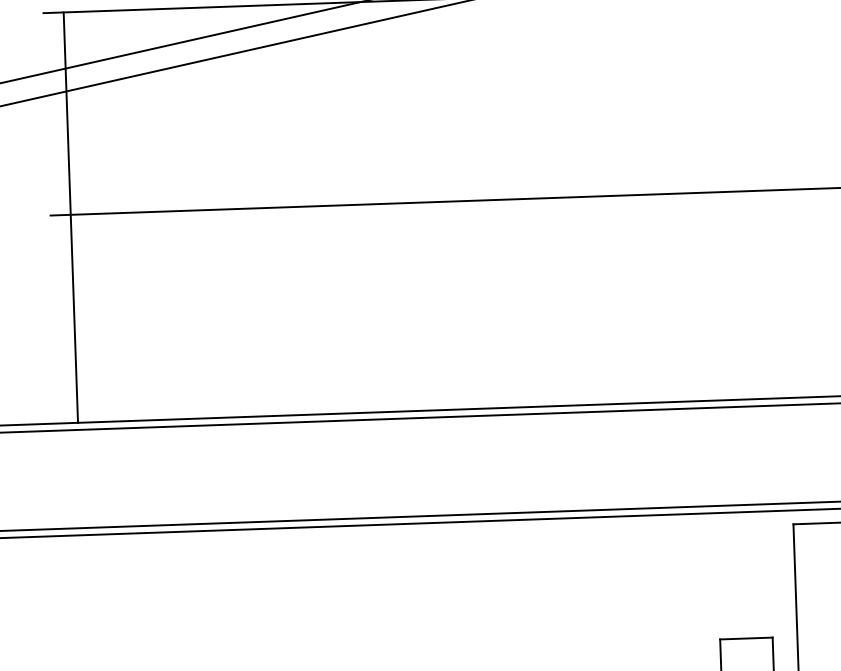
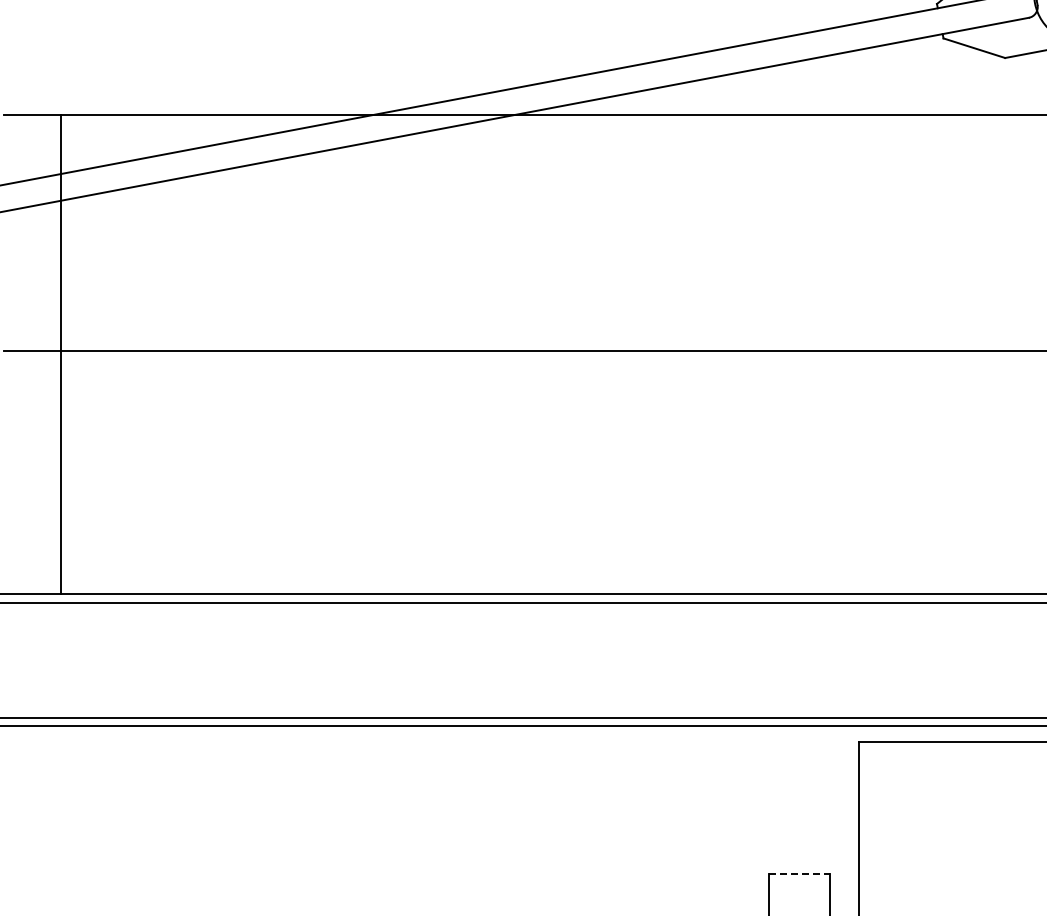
line: (70, 217) -> (60, 354), moved
line: (746, 638) -> (799, 873), solid -> dashed

